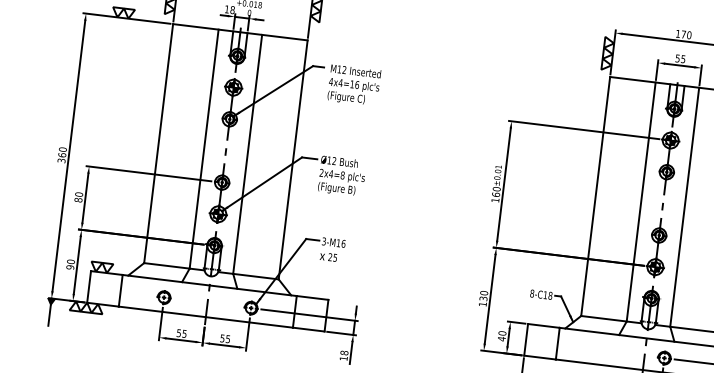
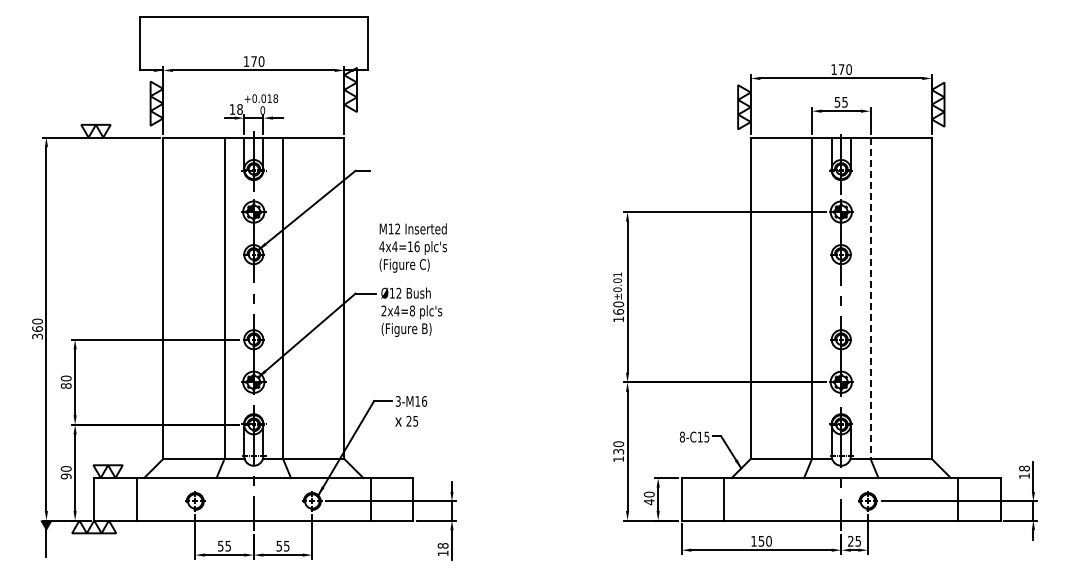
text: (353, 85) -> (412, 247), moved
line: (684, 207) -> (870, 298), solid -> dashed
text: (550, 295) -> (706, 436), 8-C18 -> 8-C15

